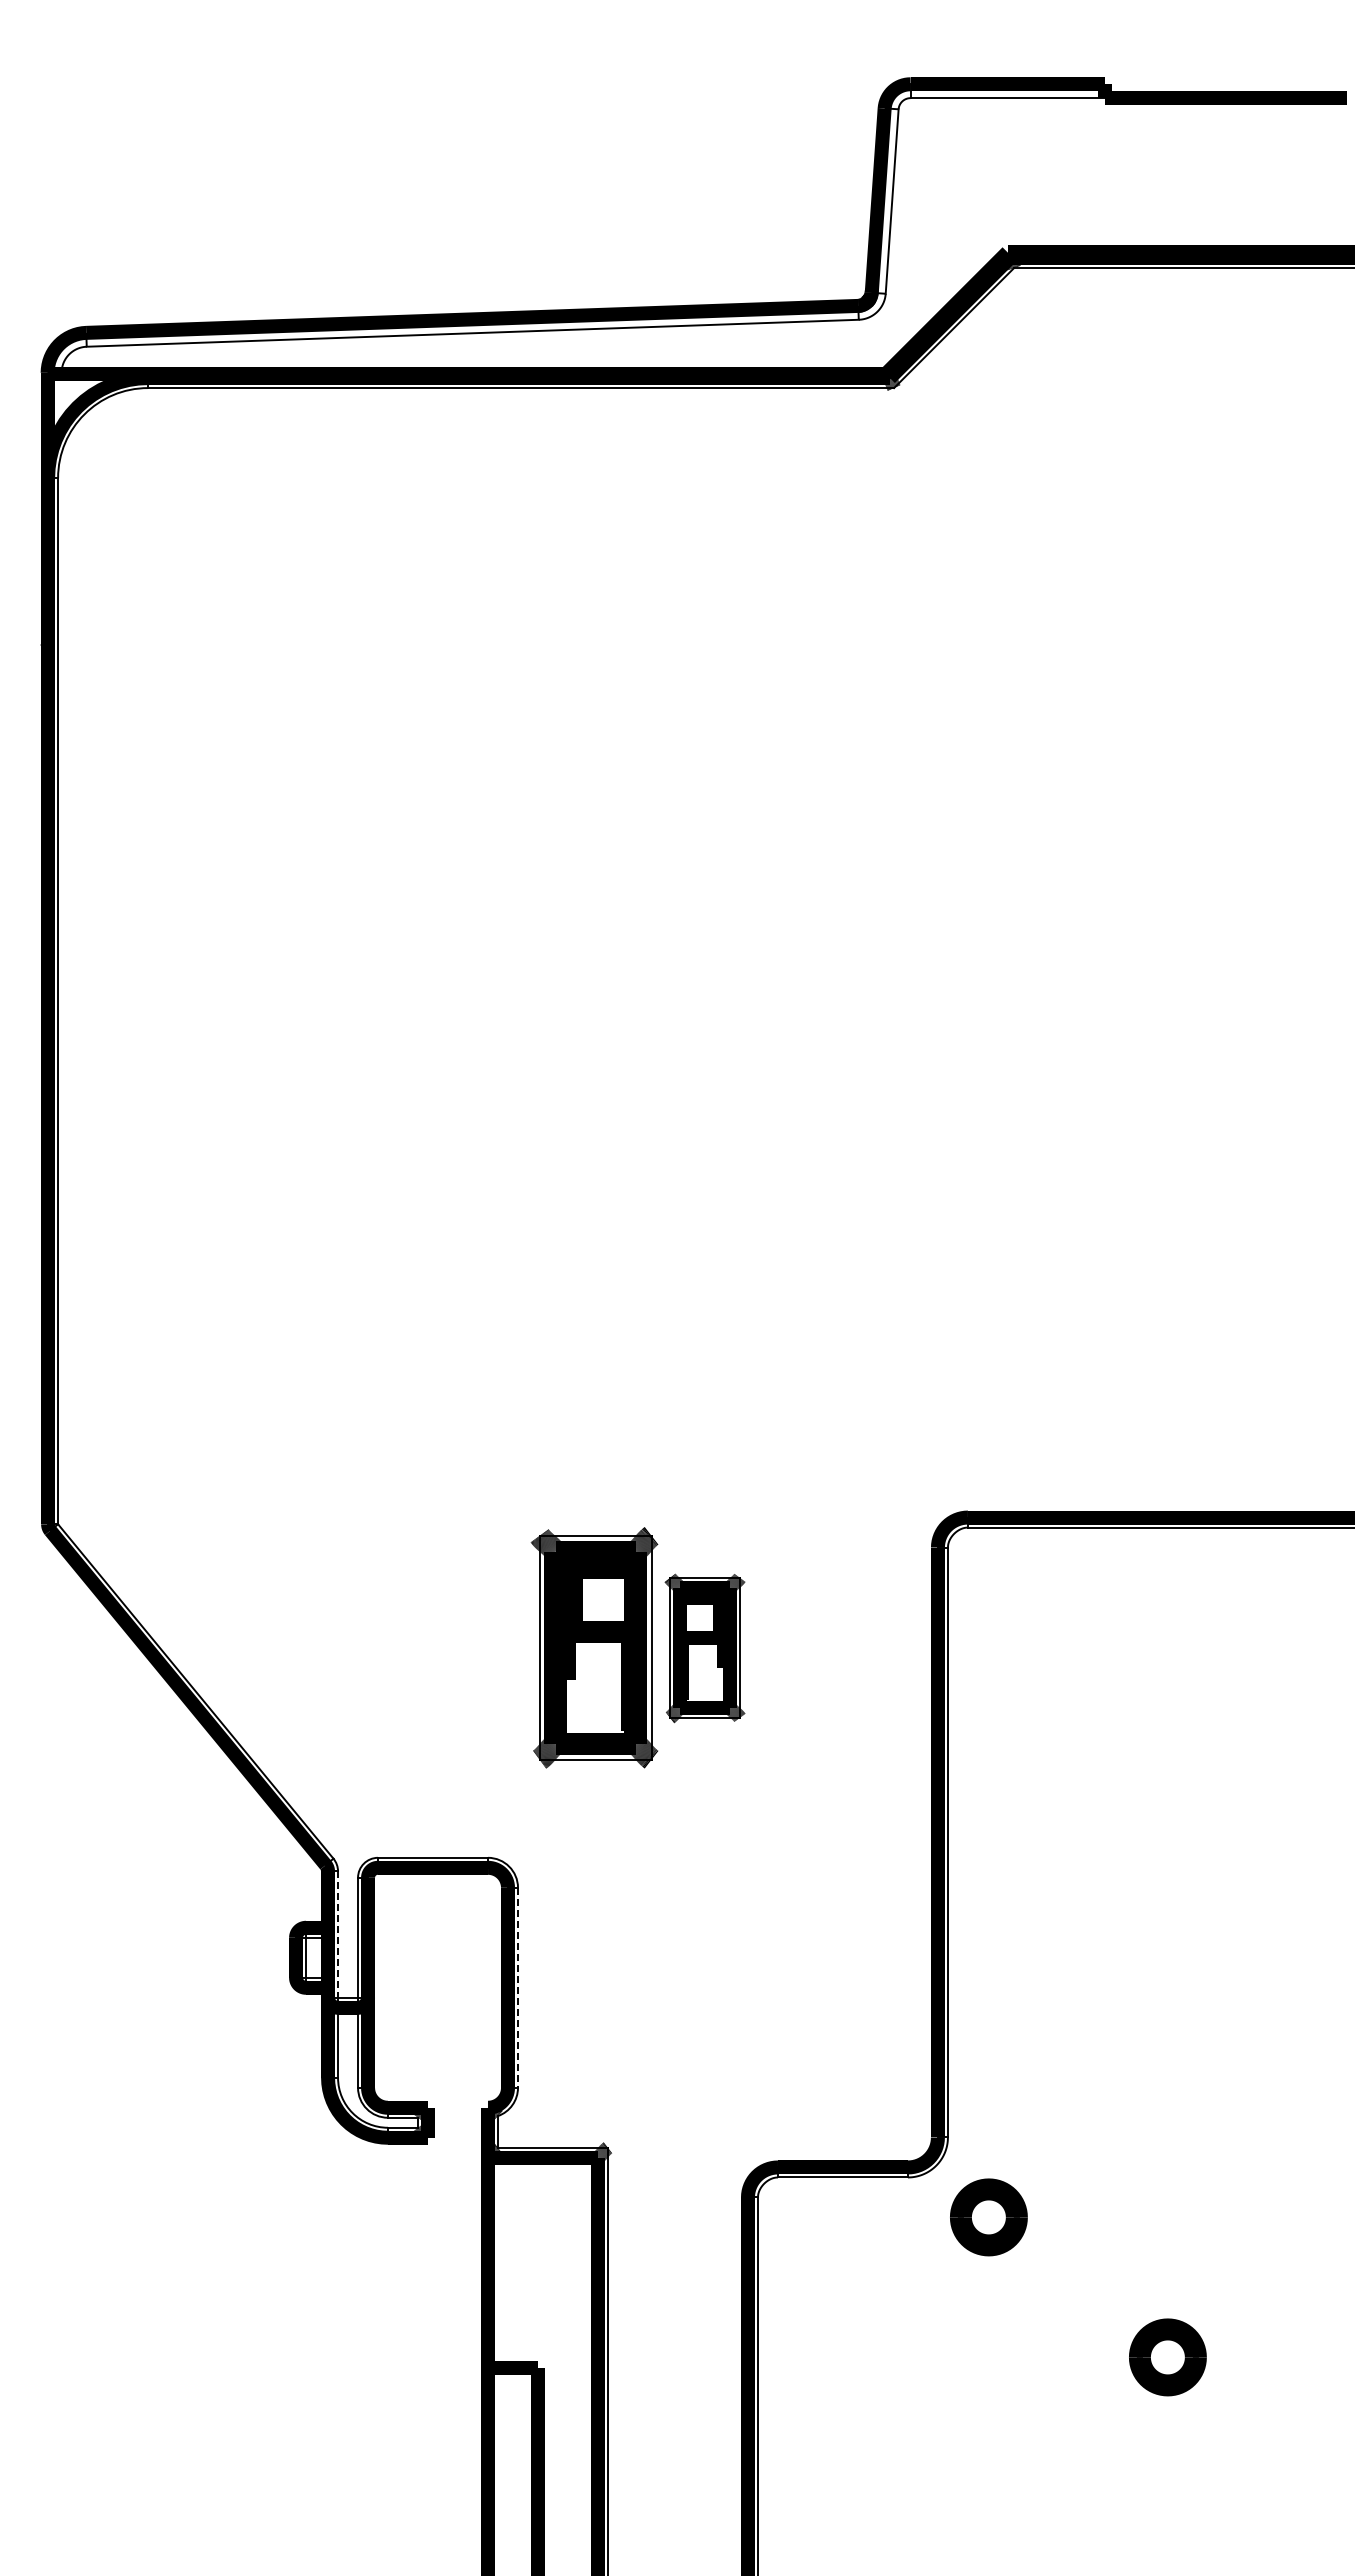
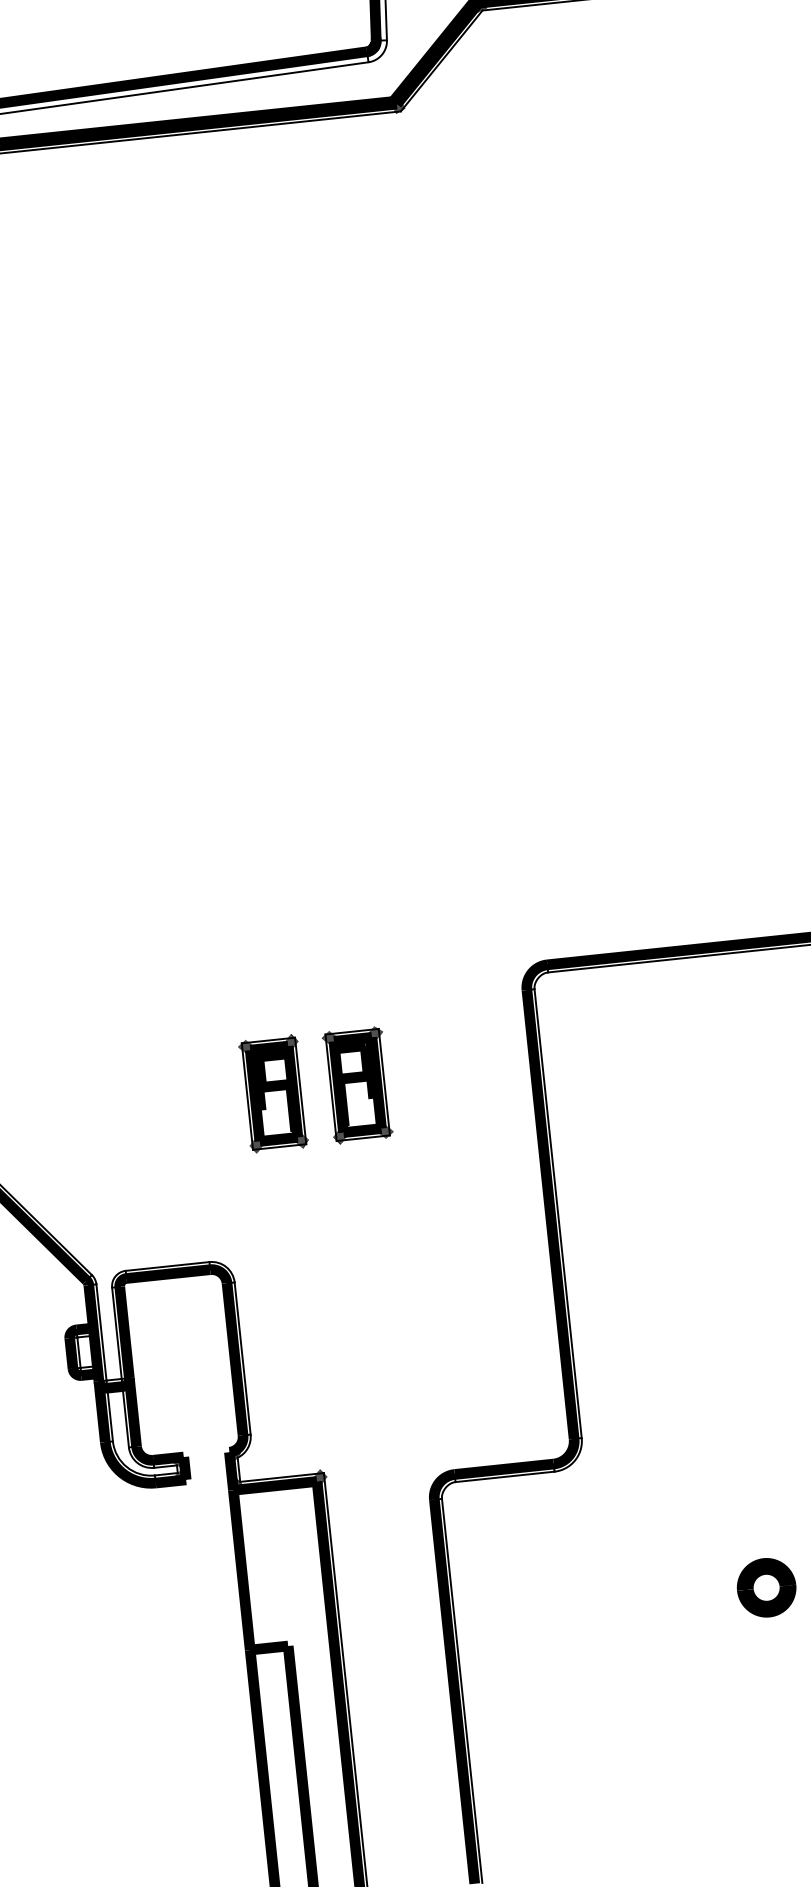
part: (593, 1647) -> (272, 1093), size x0.62
line: (338, 1935) -> (101, 1333), dashed -> solid
line: (518, 1987) -> (243, 1358), dashed -> solid
part: (988, 2217) -> (618, 1495), removed

